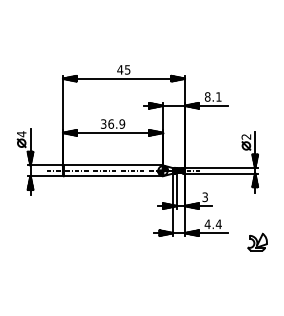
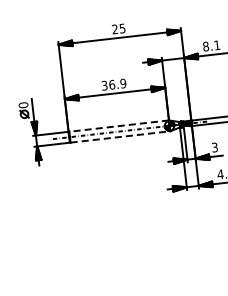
text: (120, 69) -> (115, 28), 45 -> 25
text: (21, 134) -> (23, 105), 4 -> 0
line: (113, 165) -> (119, 126), solid -> dashed
line: (113, 176) -> (120, 137), solid -> dashed

